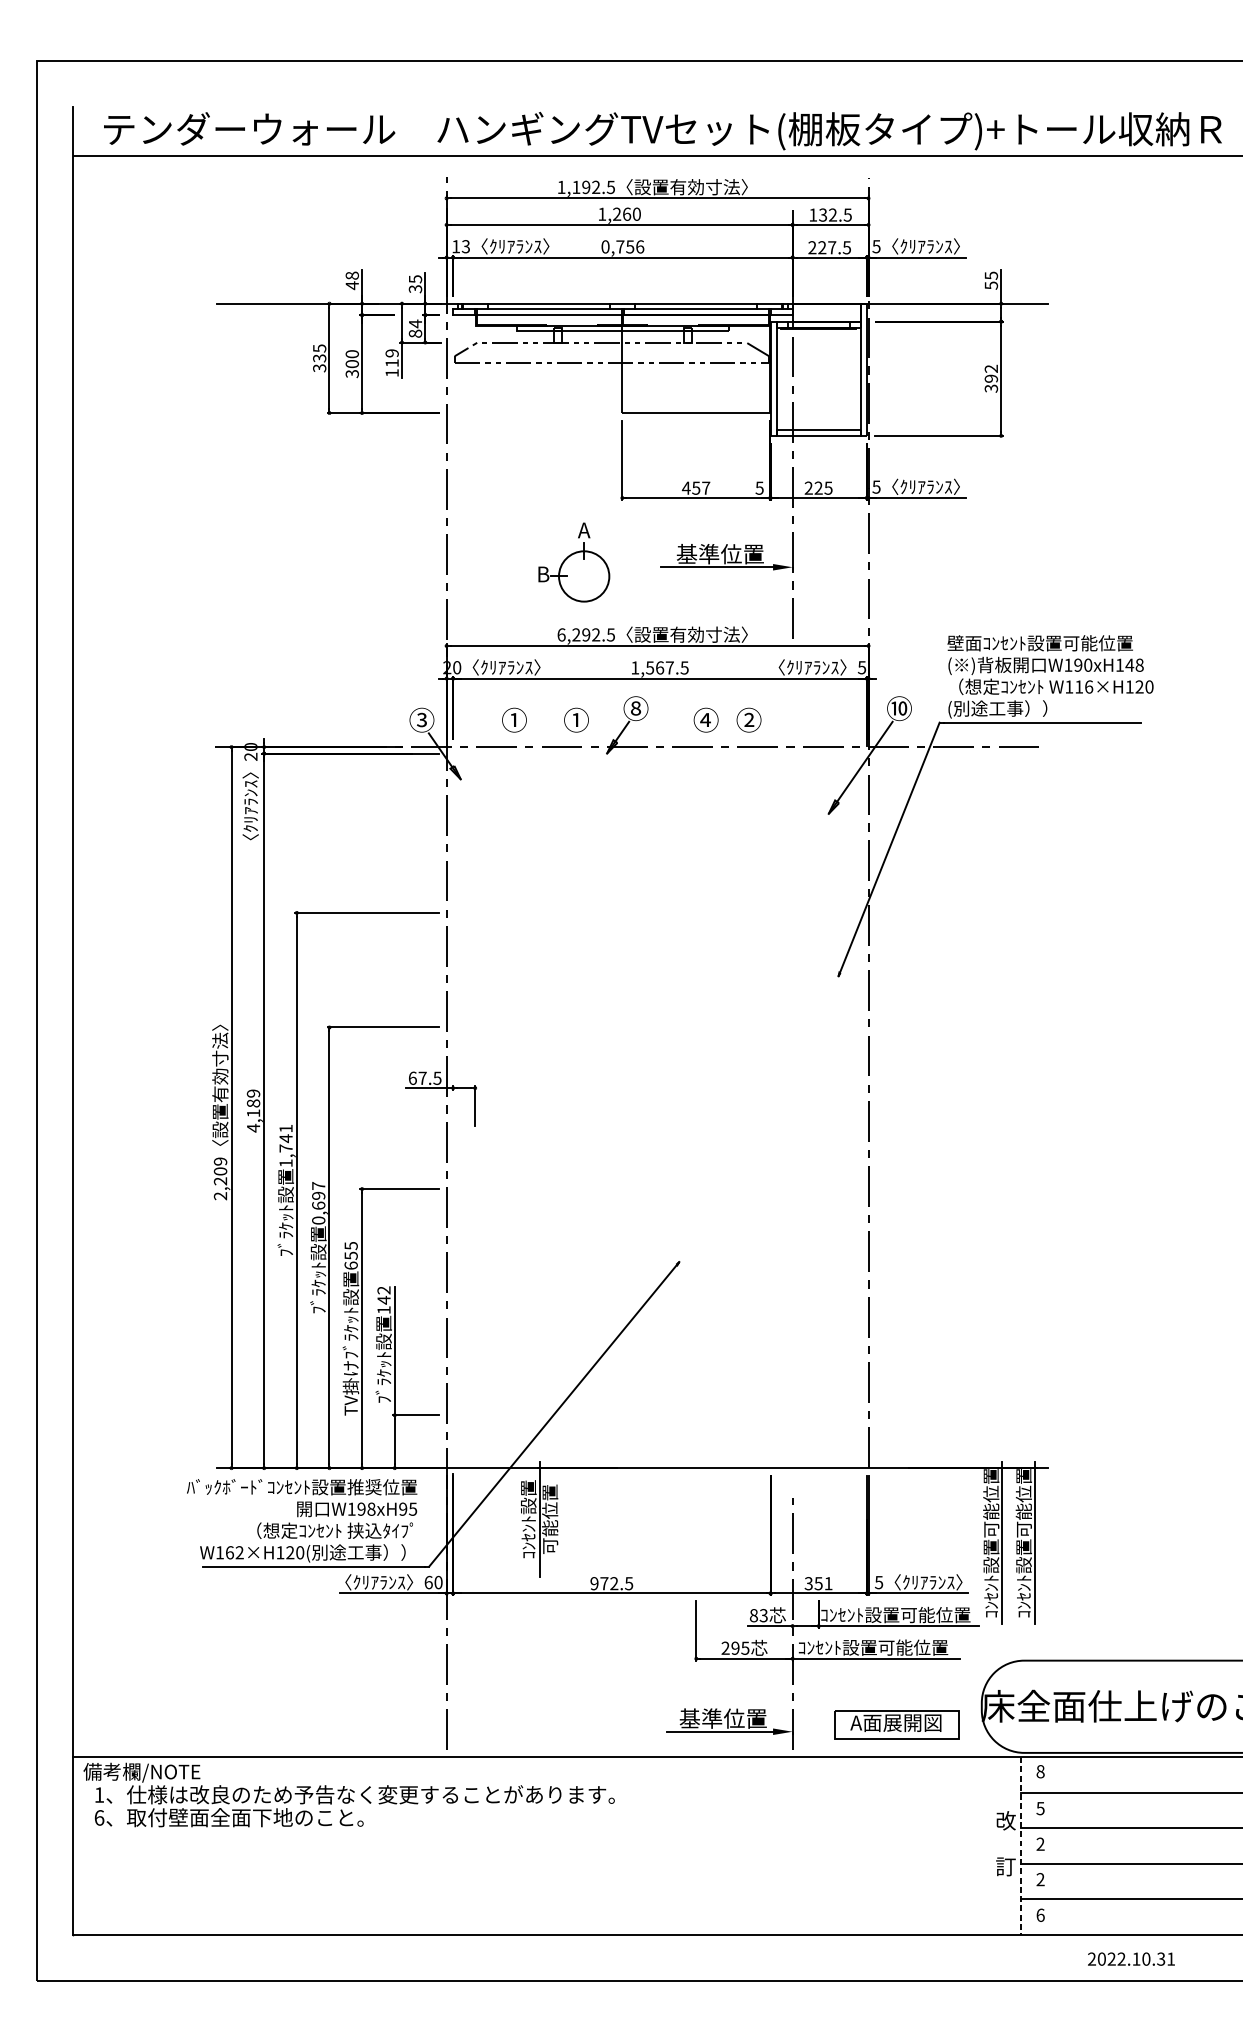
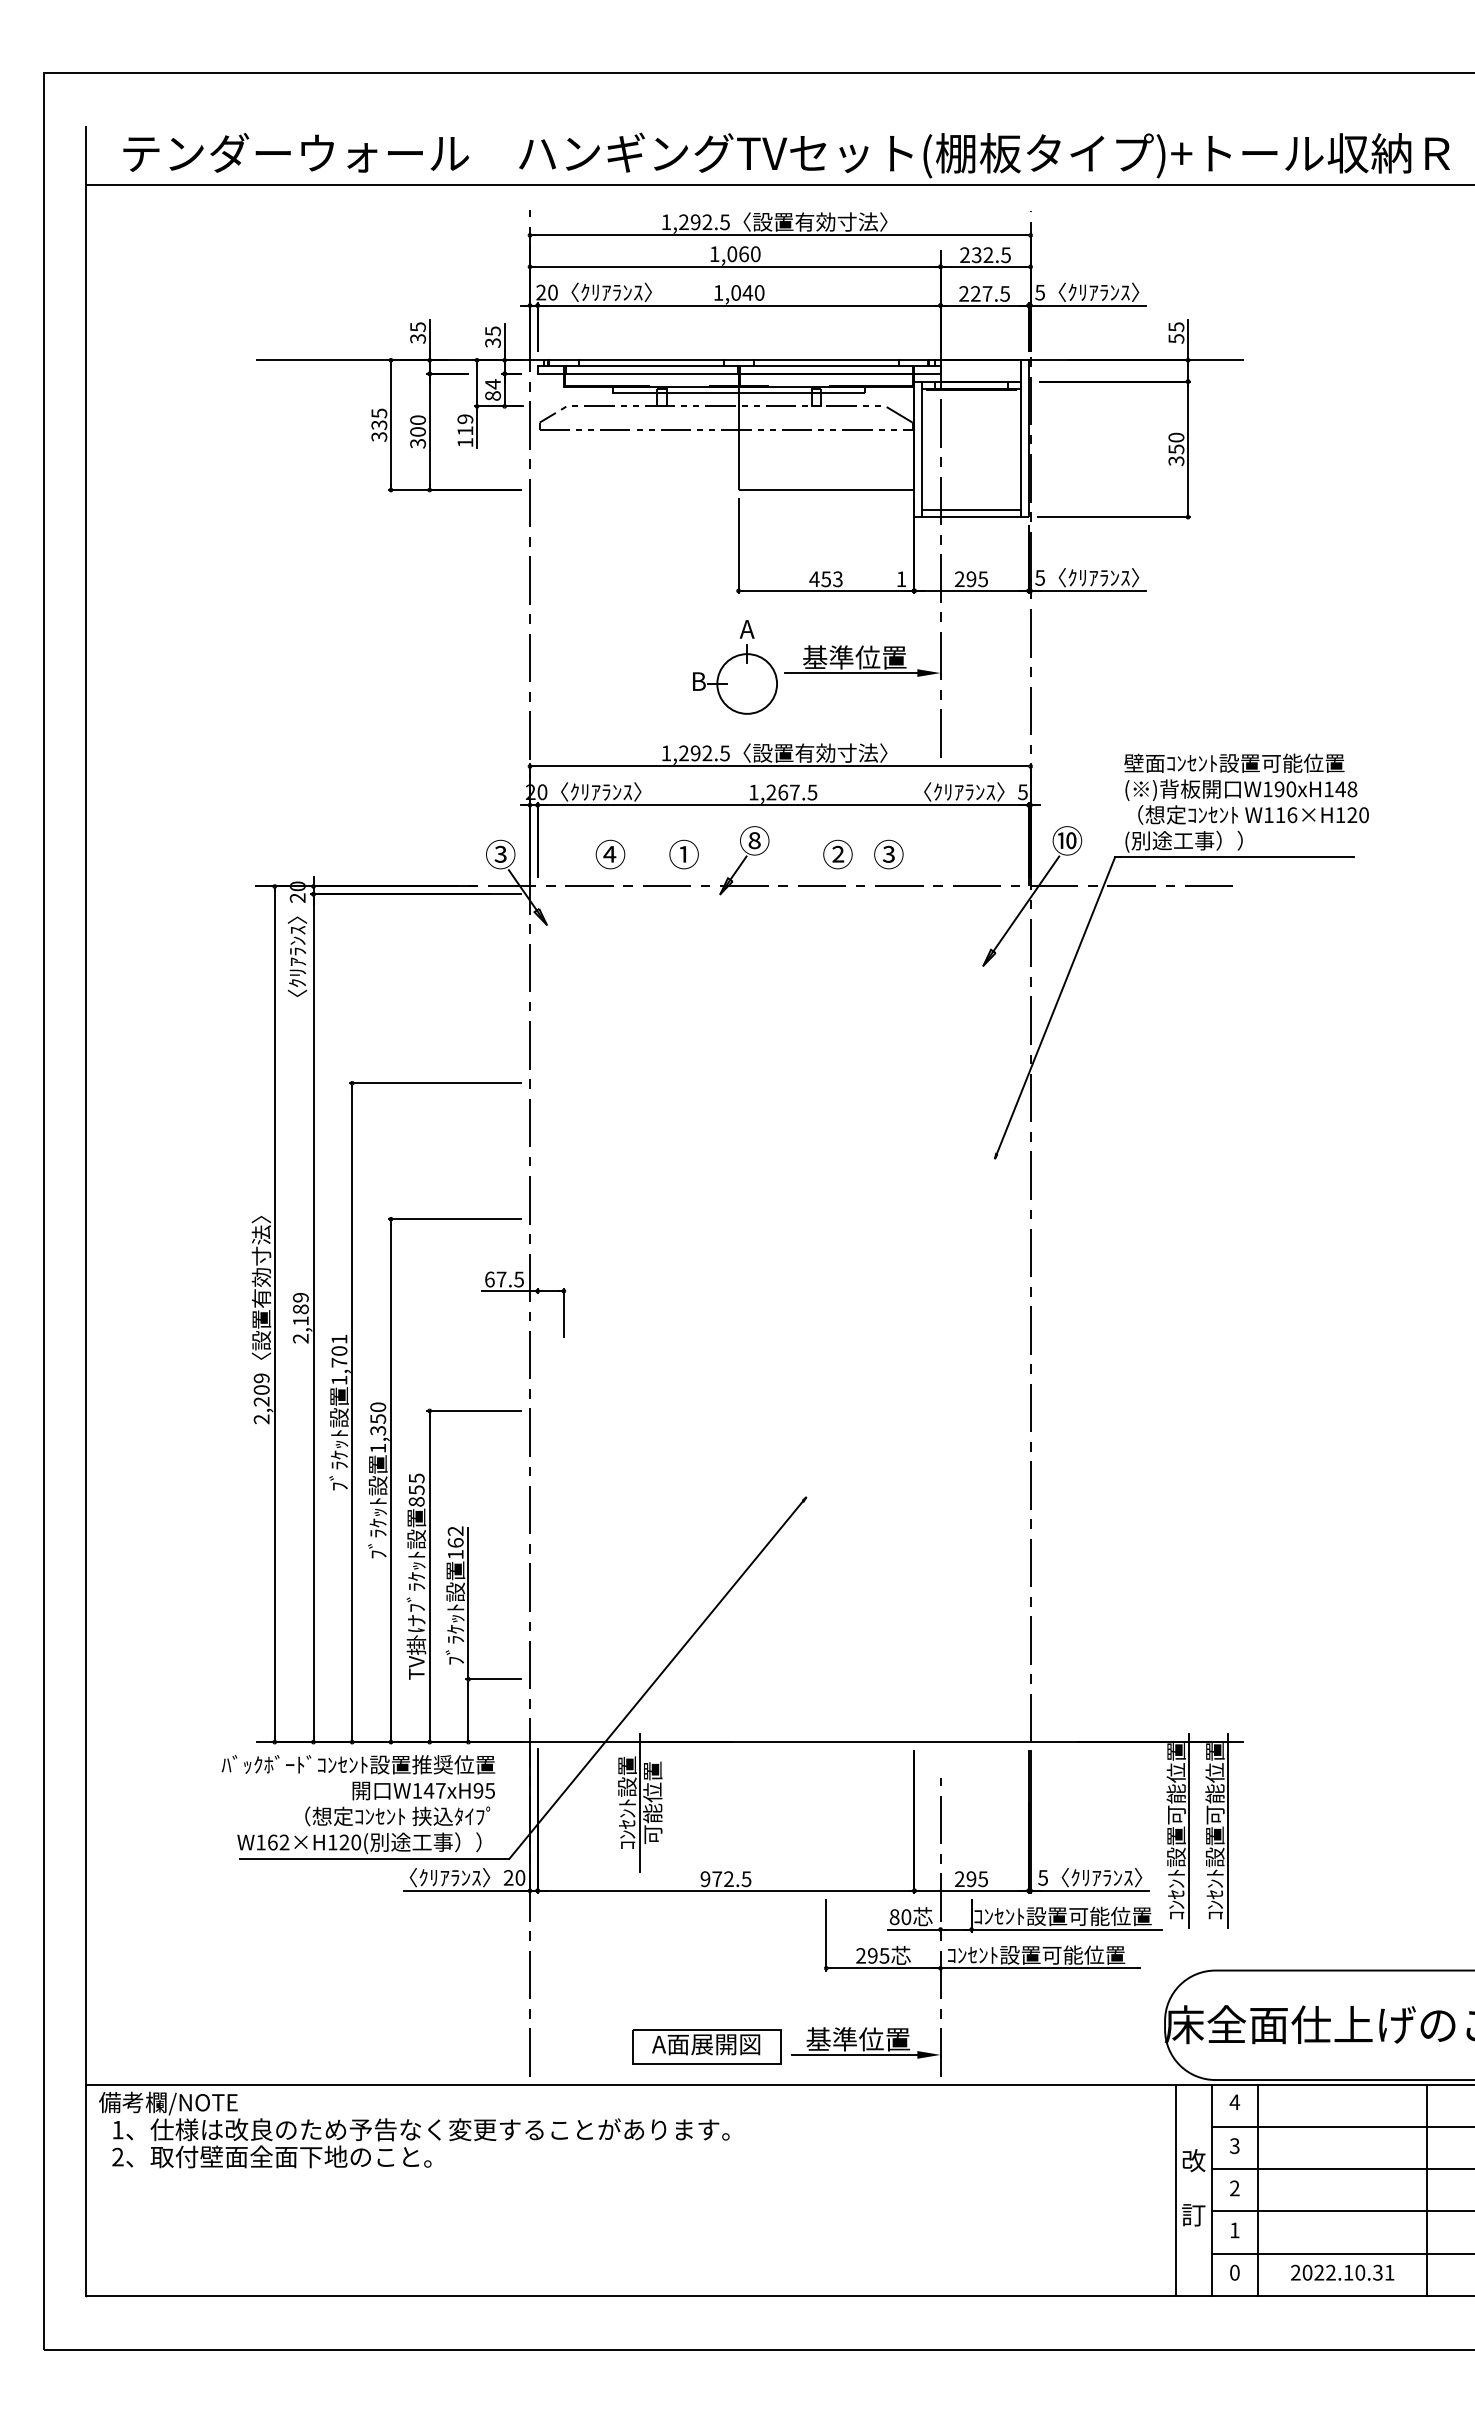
text: (575, 186) -> (683, 221), 1,192.5 -> 1,292.5
text: (617, 214) -> (732, 254), 1,260 -> 1,060
text: (812, 214) -> (964, 254), 132.5 -> 232.5
text: (460, 246) -> (546, 292), 13 -> 20
text: (622, 246) -> (738, 292), 0,756 -> 1,040
text: (351, 281) -> (417, 333), 48 -> 35
text: (991, 373) -> (1176, 443), 392 -> 350
text: (705, 488) -> (837, 579), 457 -> 453
text: (759, 488) -> (901, 579), 5 -> 1
text: (818, 488) -> (971, 579), 225 -> 295
part: (574, 562) -> (735, 667), moved
text: (561, 635) -> (666, 753), 6,292.5 -> 1,292.5
text: (650, 667) -> (771, 792), 1,567.5 -> 1,267.5
text: (705, 719) -> (837, 853), ④ -> ②
text: (513, 720) -> (609, 854), ① -> ④
text: (748, 720) -> (888, 854), ② -> ③
text: (253, 1128) -> (300, 1338), 4,189 -> 2,189
text: (286, 1138) -> (339, 1350), 1,741 -> 1,701
text: (318, 1203) -> (378, 1427), 0,697 -> 1,350
text: (350, 1265) -> (416, 1501), 655 -> 855
text: (383, 1299) -> (455, 1542), 142 -> 162
text: (366, 1508) -> (434, 1790), W198xH95 -> W147xH95
text: (428, 1582) -> (508, 1877), 60 -> 20
text: (817, 1583) -> (970, 1879), 351 -> 295
text: (763, 1615) -> (906, 1916), 83 -> 80
part: (896, 1724) -> (706, 2046), moved
text: (1040, 1771) -> (1234, 2102), 8 -> 4
text: (1040, 1808) -> (1234, 2145), 5 -> 3
text: (99, 1817) -> (117, 2156), 6 -> 2
line: (990, 1846) -> (1175, 2190), added
line: (1020, 1846) -> (1211, 2190), dashed -> solid
line: (1060, 1846) -> (1258, 2190), added
line: (1202, 1846) -> (1427, 2190), added
text: (1040, 1879) -> (1234, 2230), 2 -> 1
text: (1040, 1915) -> (1234, 2272), 6 -> 0
text: (1131, 1958) -> (1342, 2272), moved

